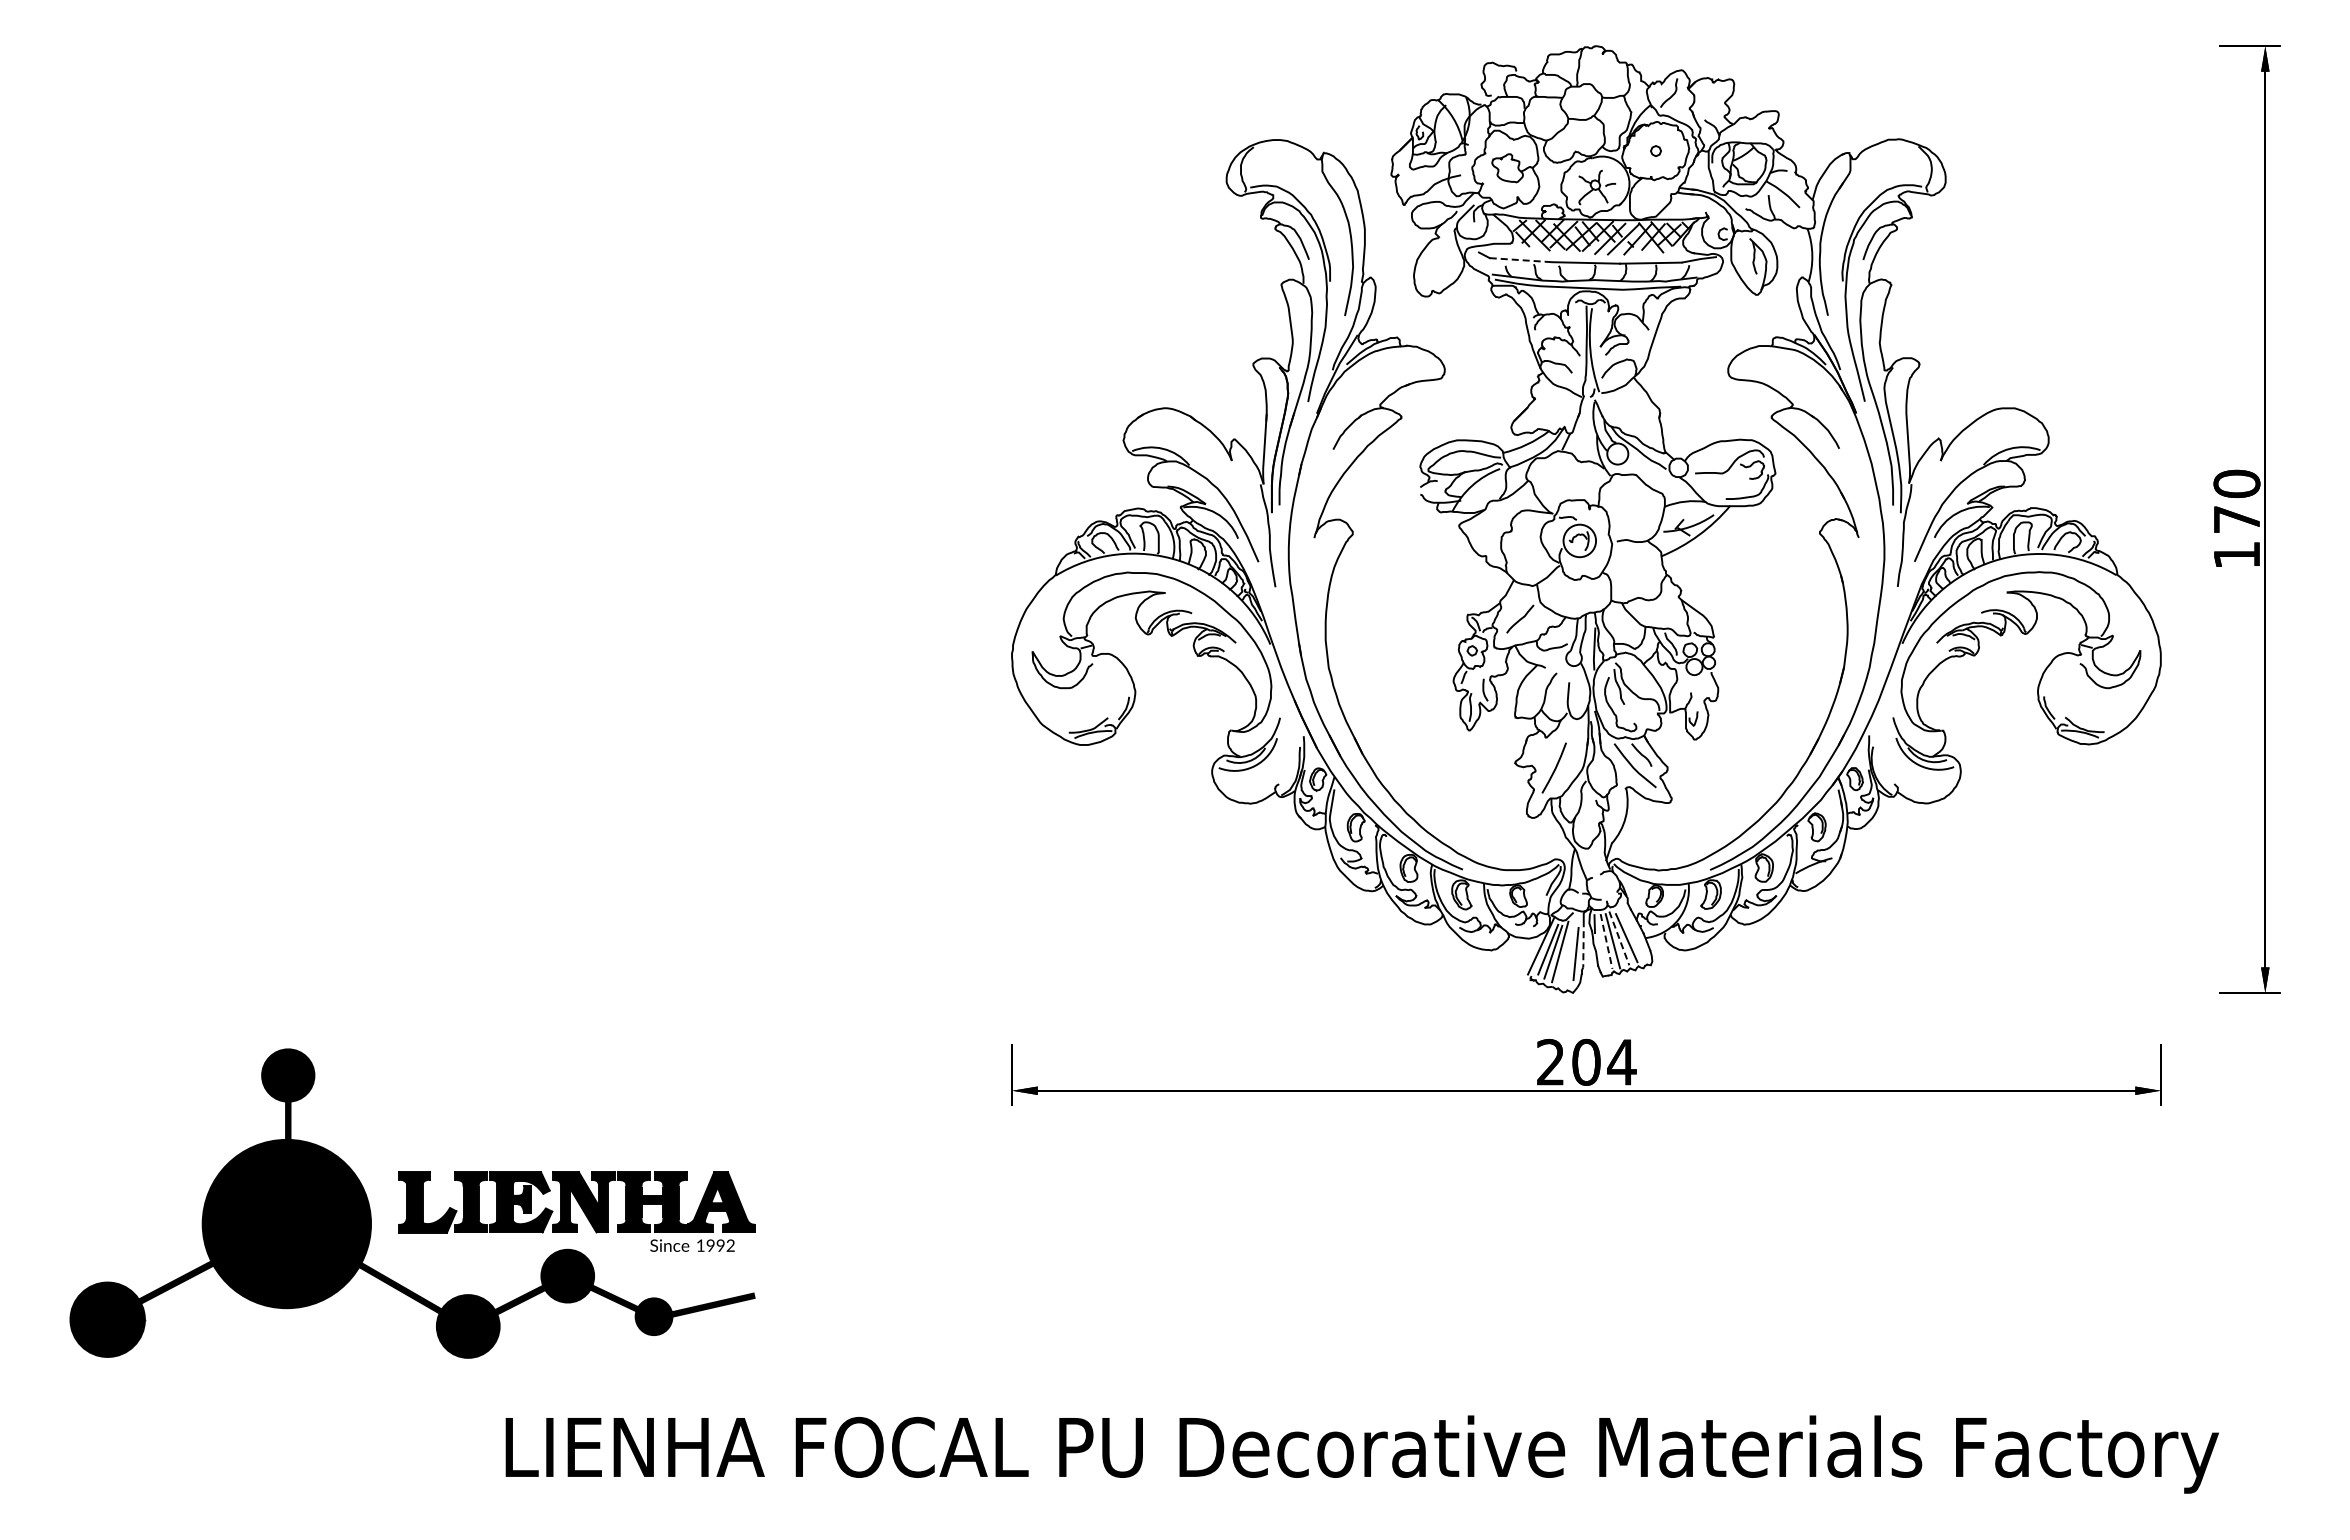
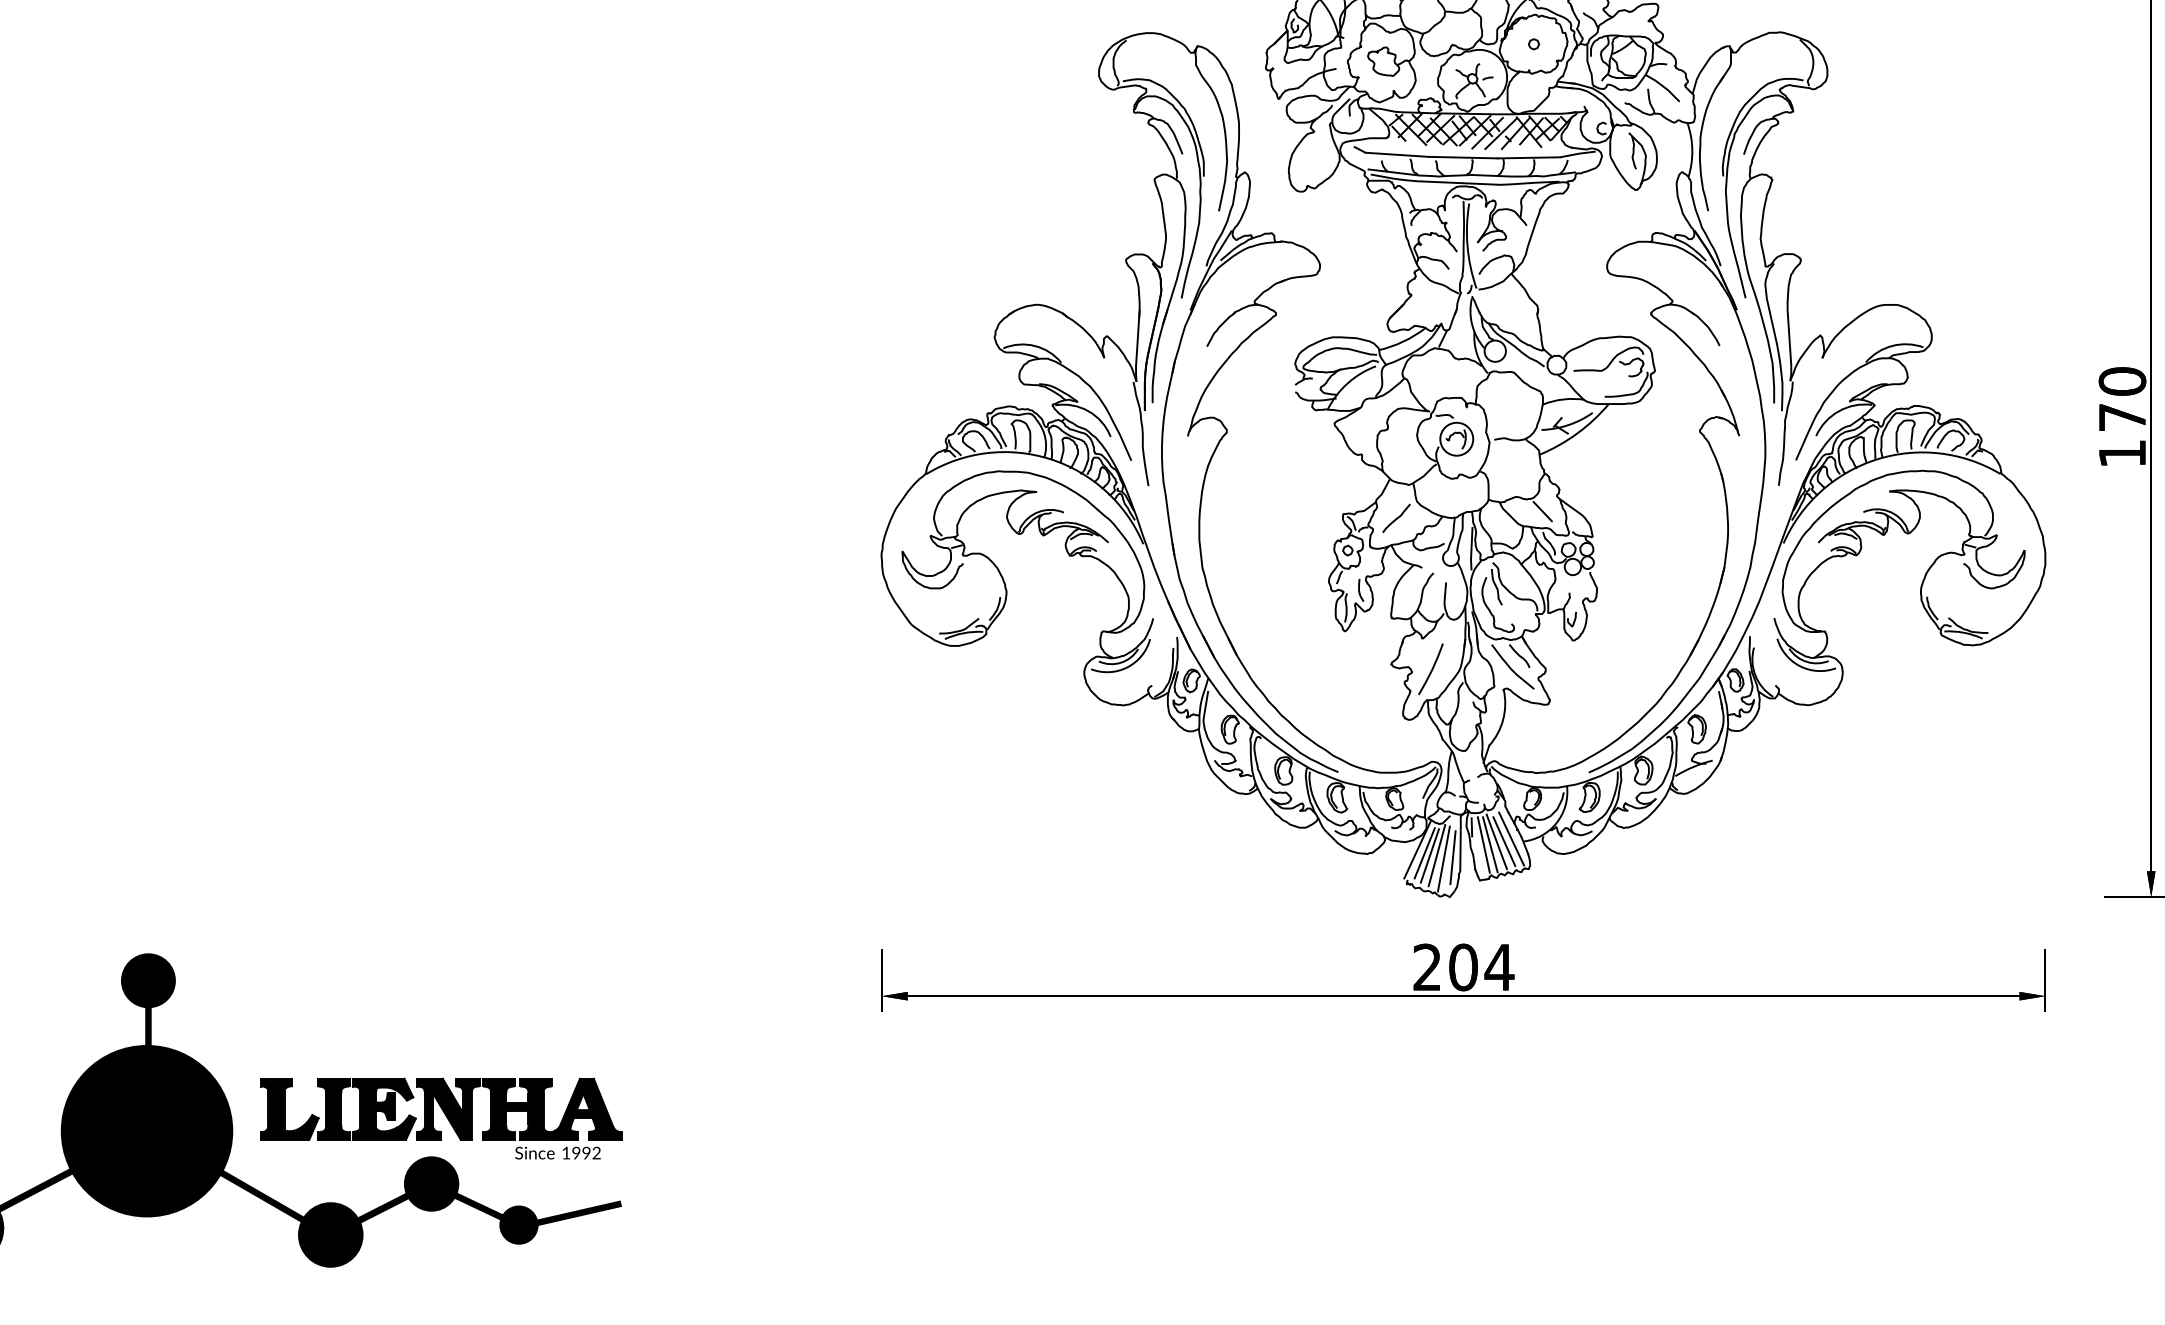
line: (1521, 260) -> (1397, 155), dashed -> solid
line: (1664, 611) -> (1542, 510), added
line: (1633, 935) -> (1511, 838), added
line: (1619, 938) -> (1496, 841), dashed -> solid
line: (1606, 941) -> (1483, 845), dashed -> solid
line: (1583, 949) -> (1460, 853), dashed -> solid
line: (1566, 955) -> (1443, 859), added

